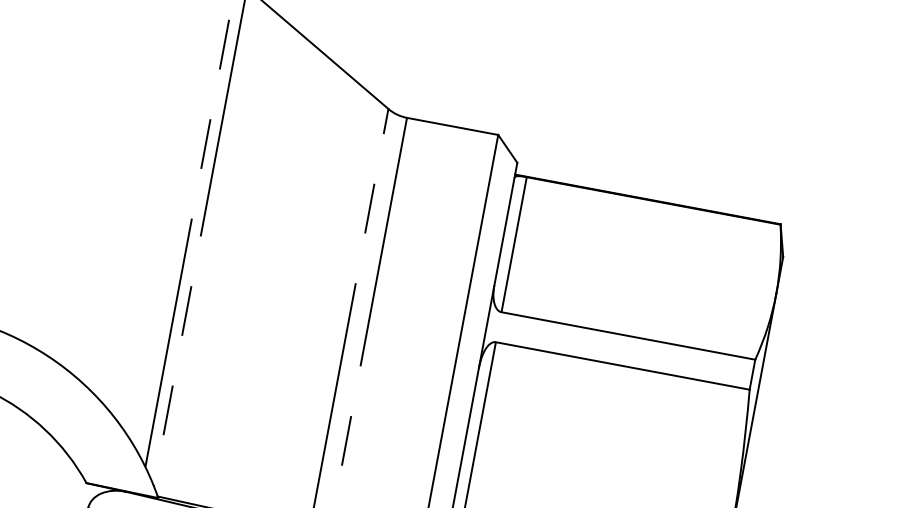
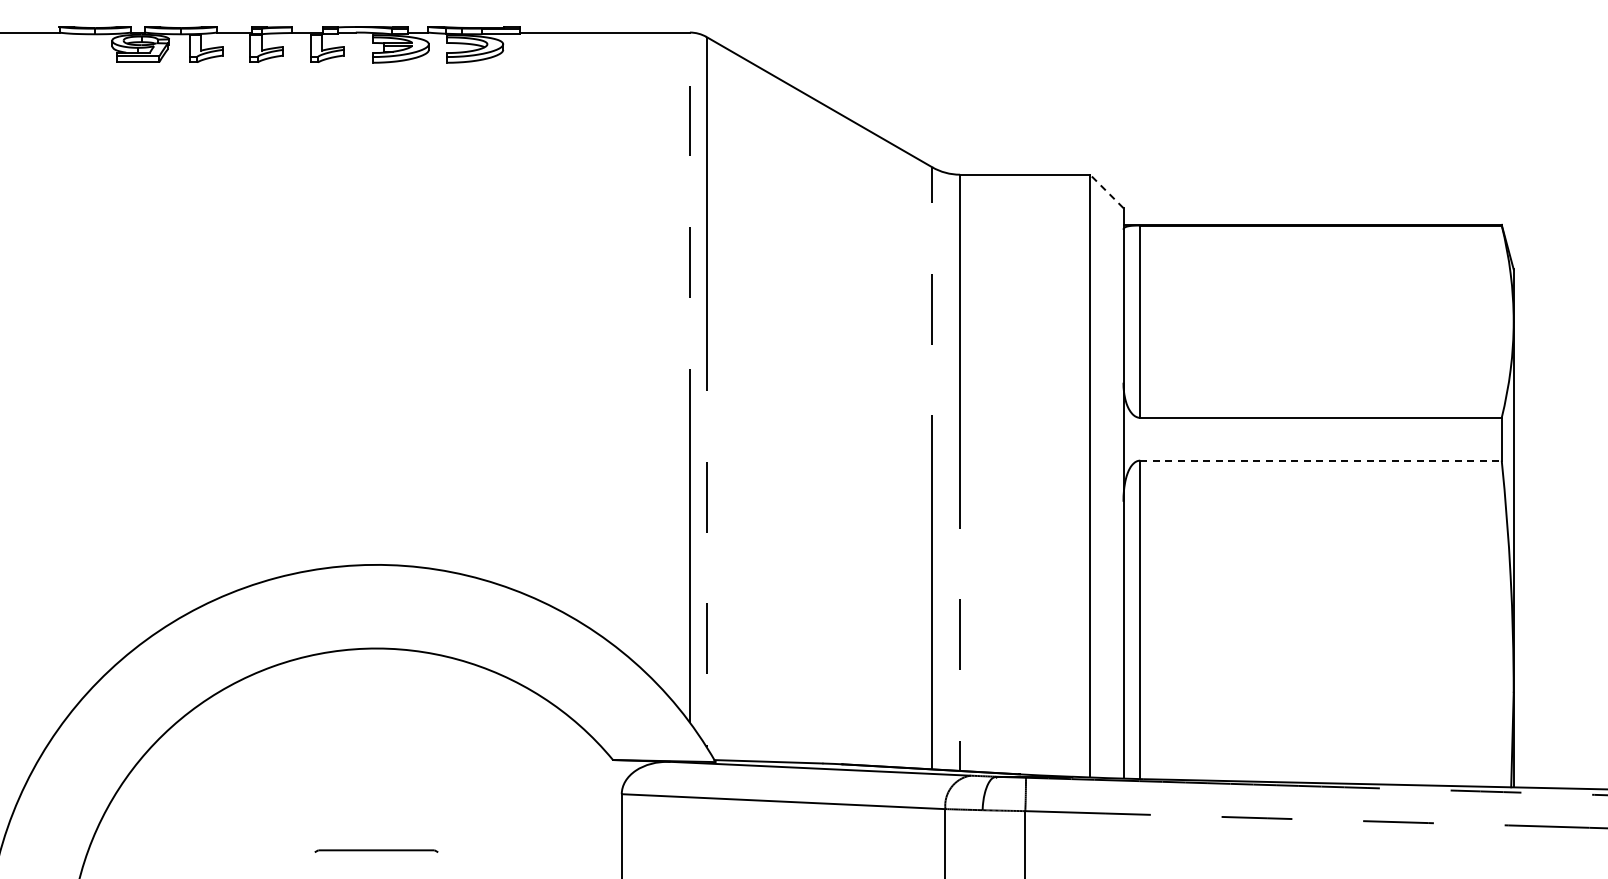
line: (507, 148) -> (1106, 191), solid -> dashed
line: (622, 365) -> (1320, 460), solid -> dashed

